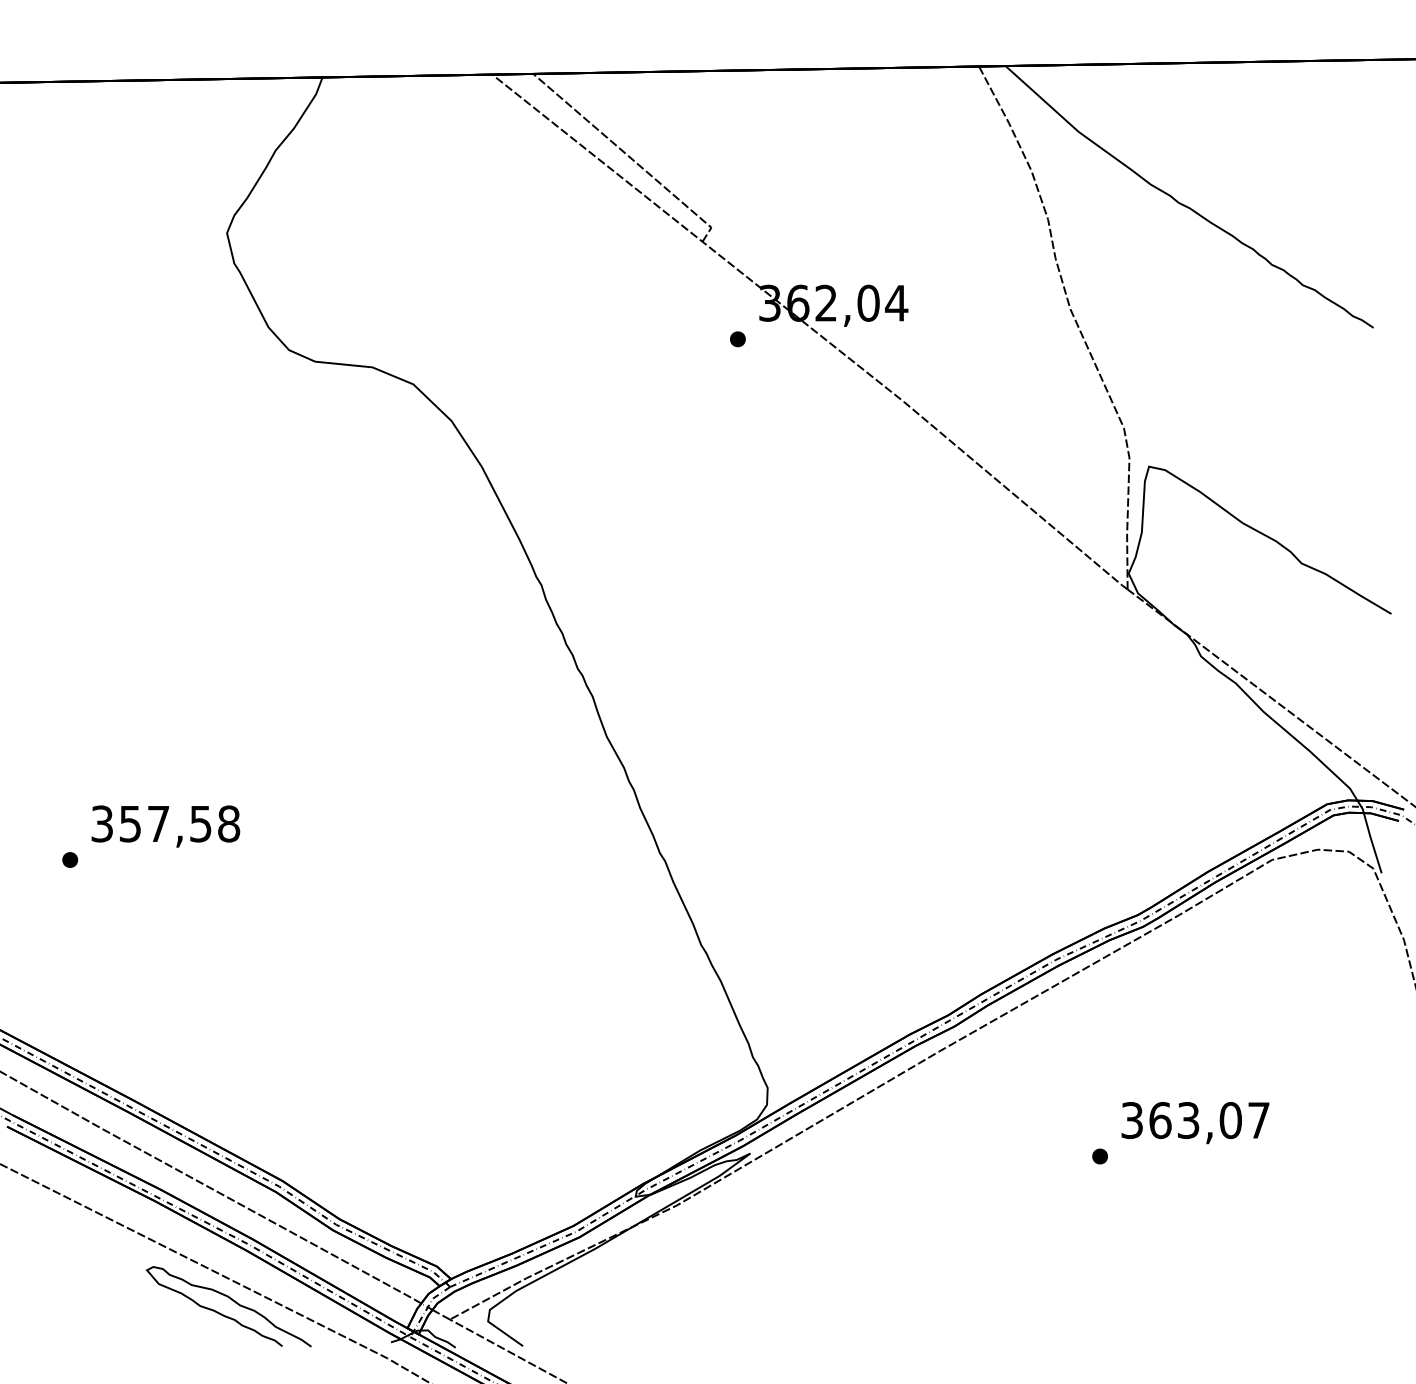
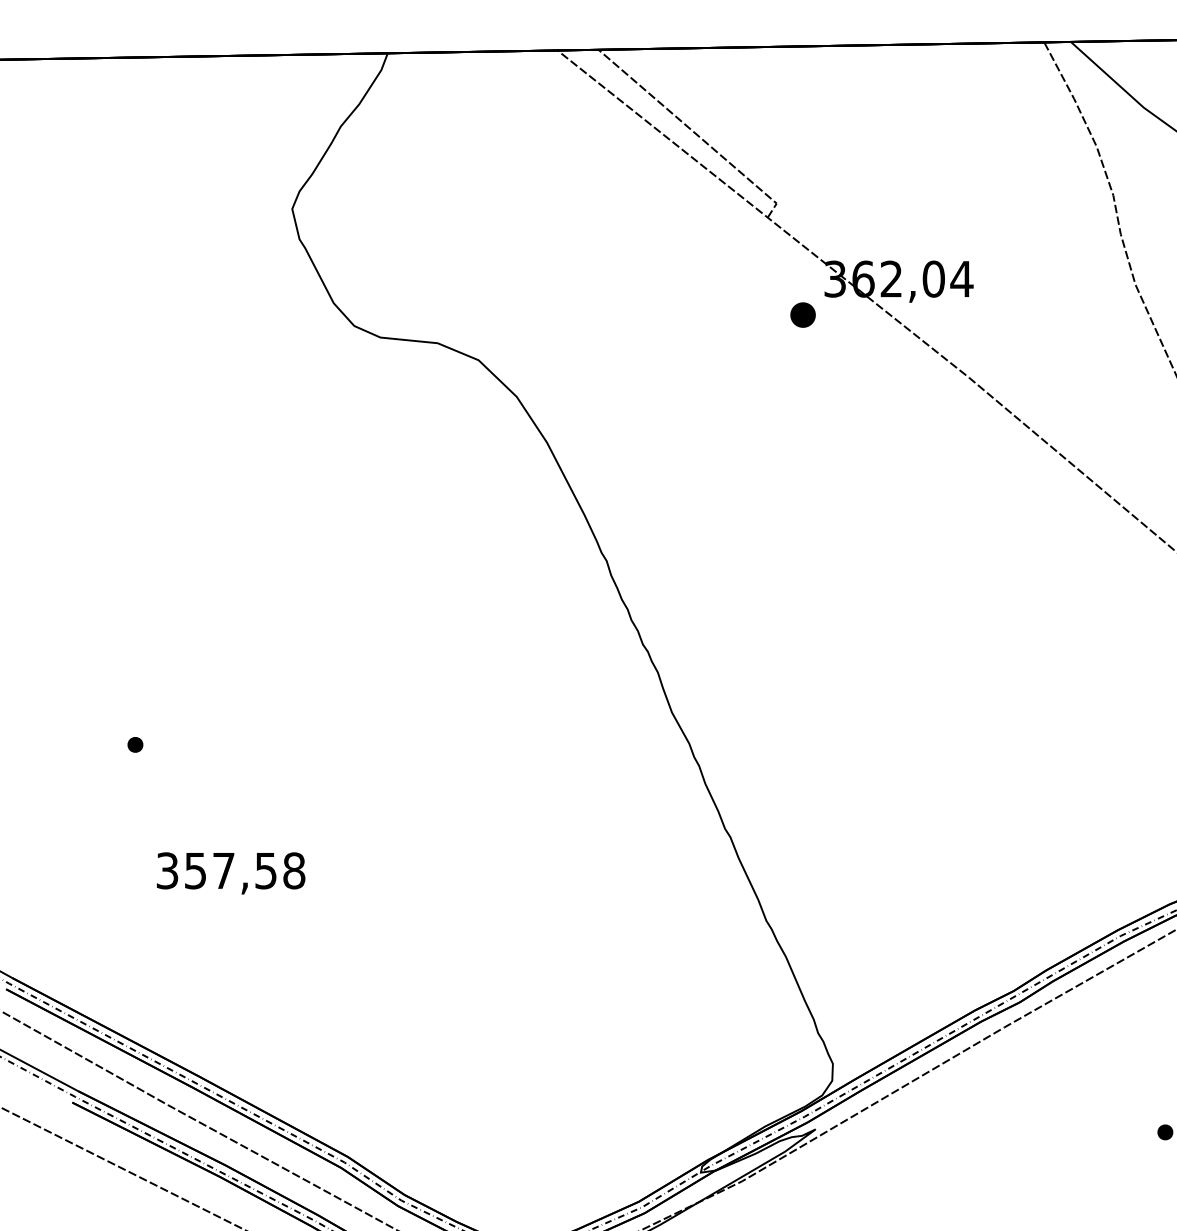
part: (737, 339) -> (802, 315), size x1.6
text: (165, 826) -> (230, 873), moved
part: (70, 859) -> (135, 744), moved

